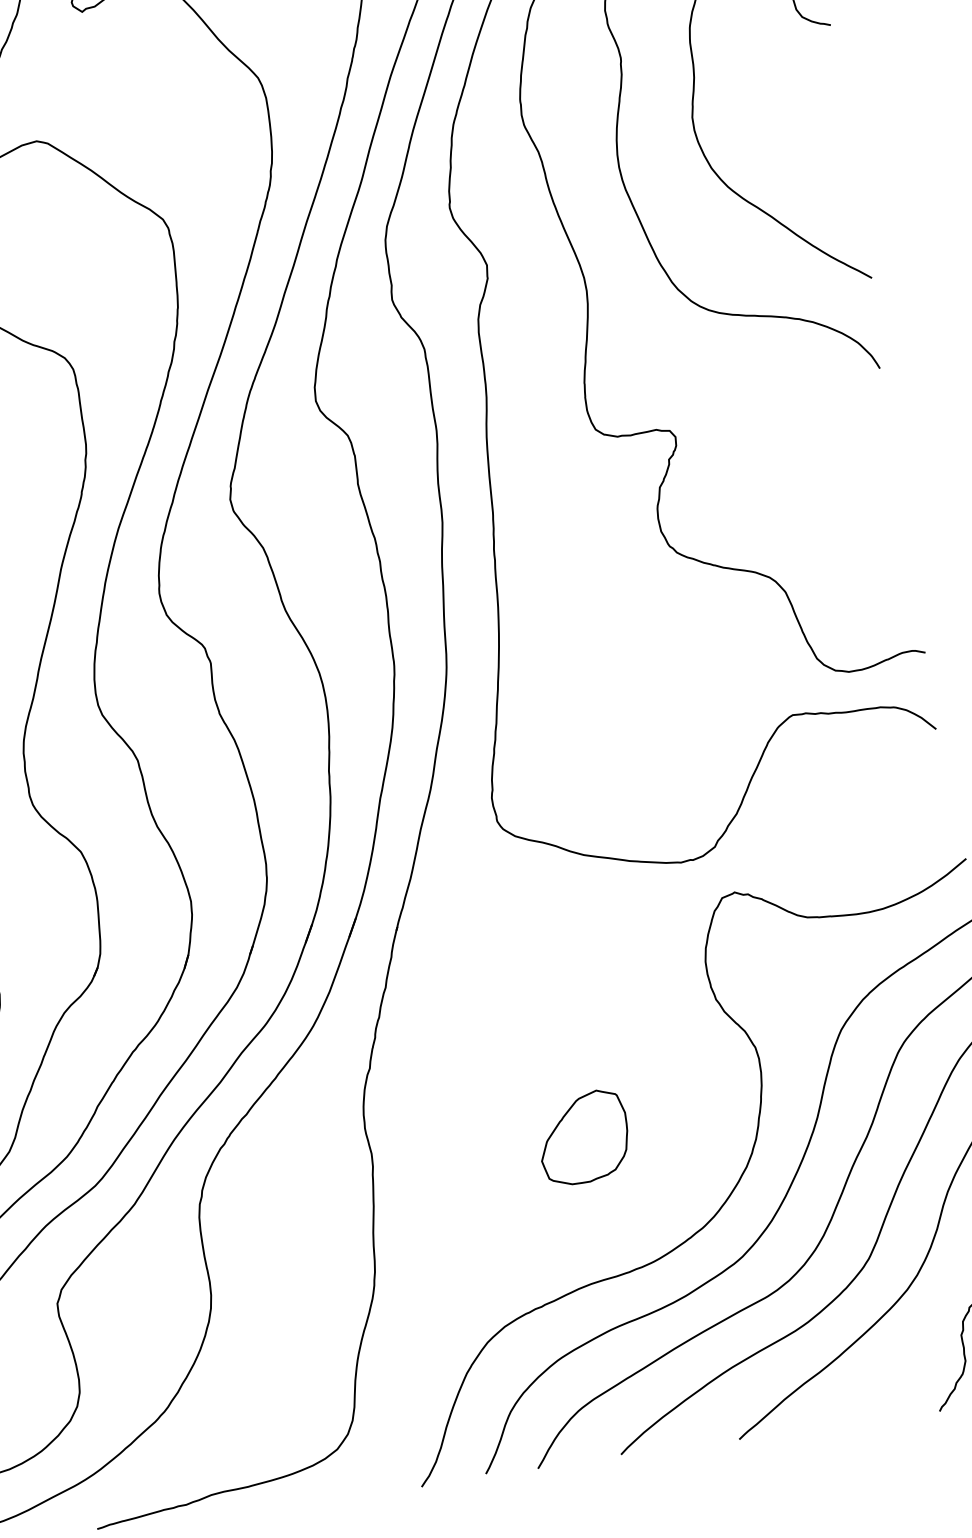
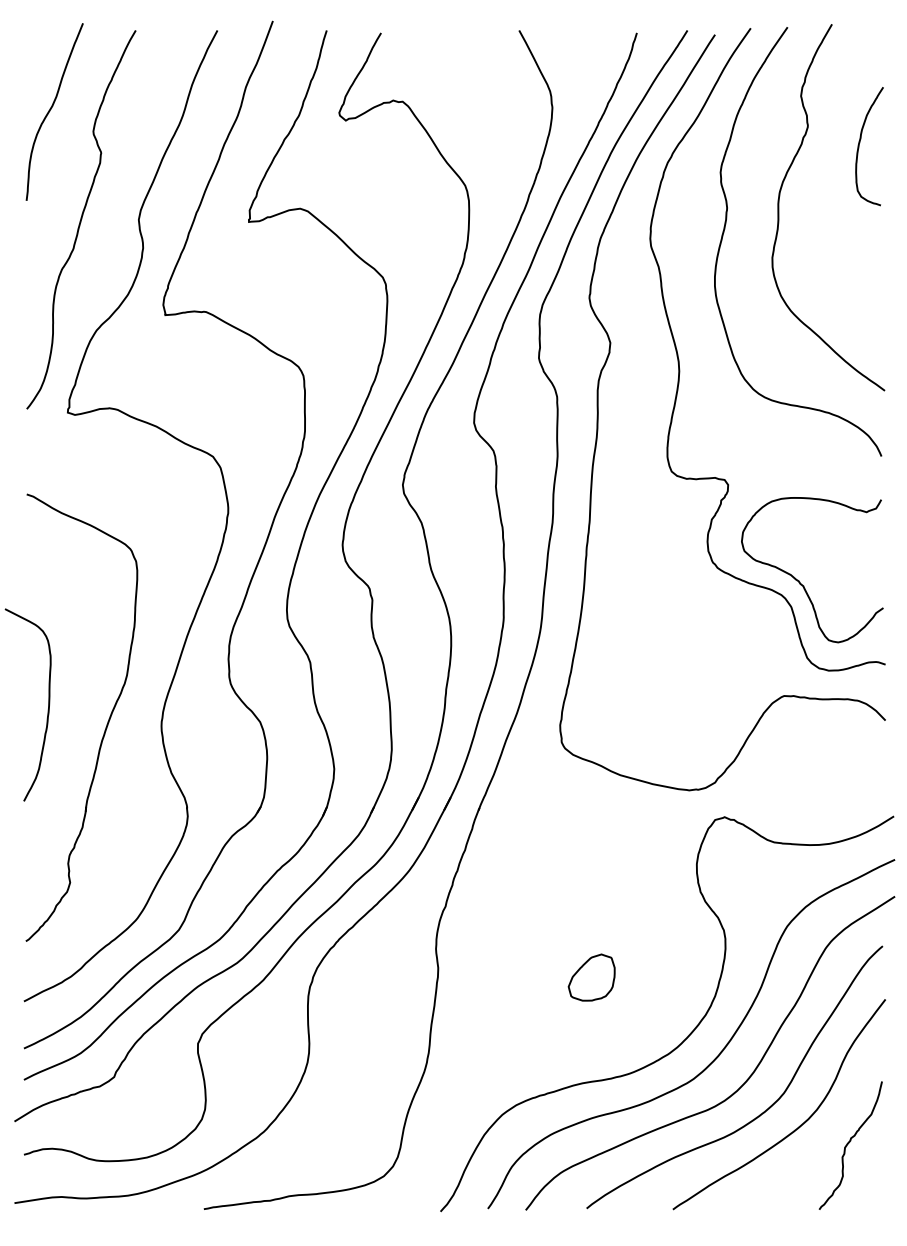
curve: (791, 554) -> (799, 580), added
part: (583, 1137) -> (591, 977), size x0.71

